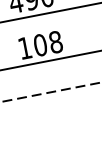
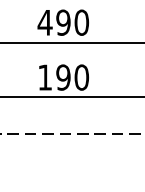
text: (48, 43) -> (72, 77), 108 -> 190

